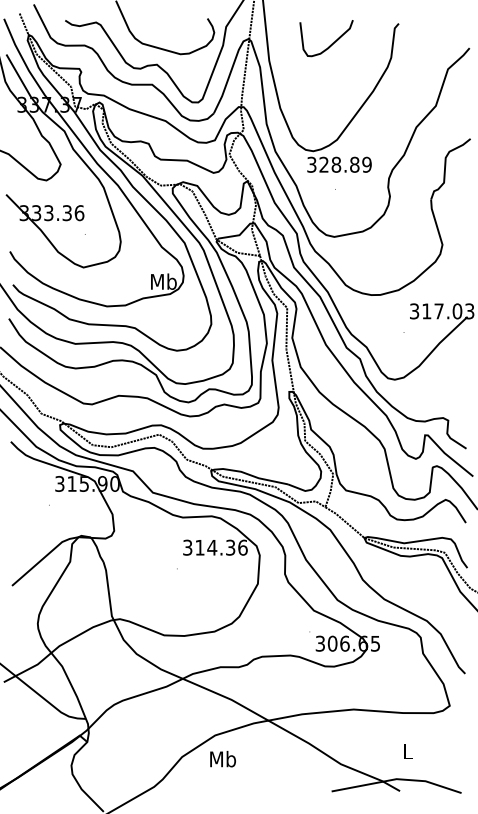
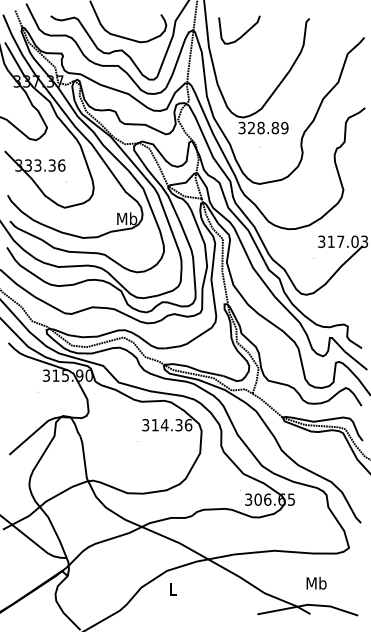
curve: (331, 42) -> (243, 33), moved
text: (407, 750) -> (316, 582), L -> Mb
text: (223, 758) -> (173, 588), Mb -> L

